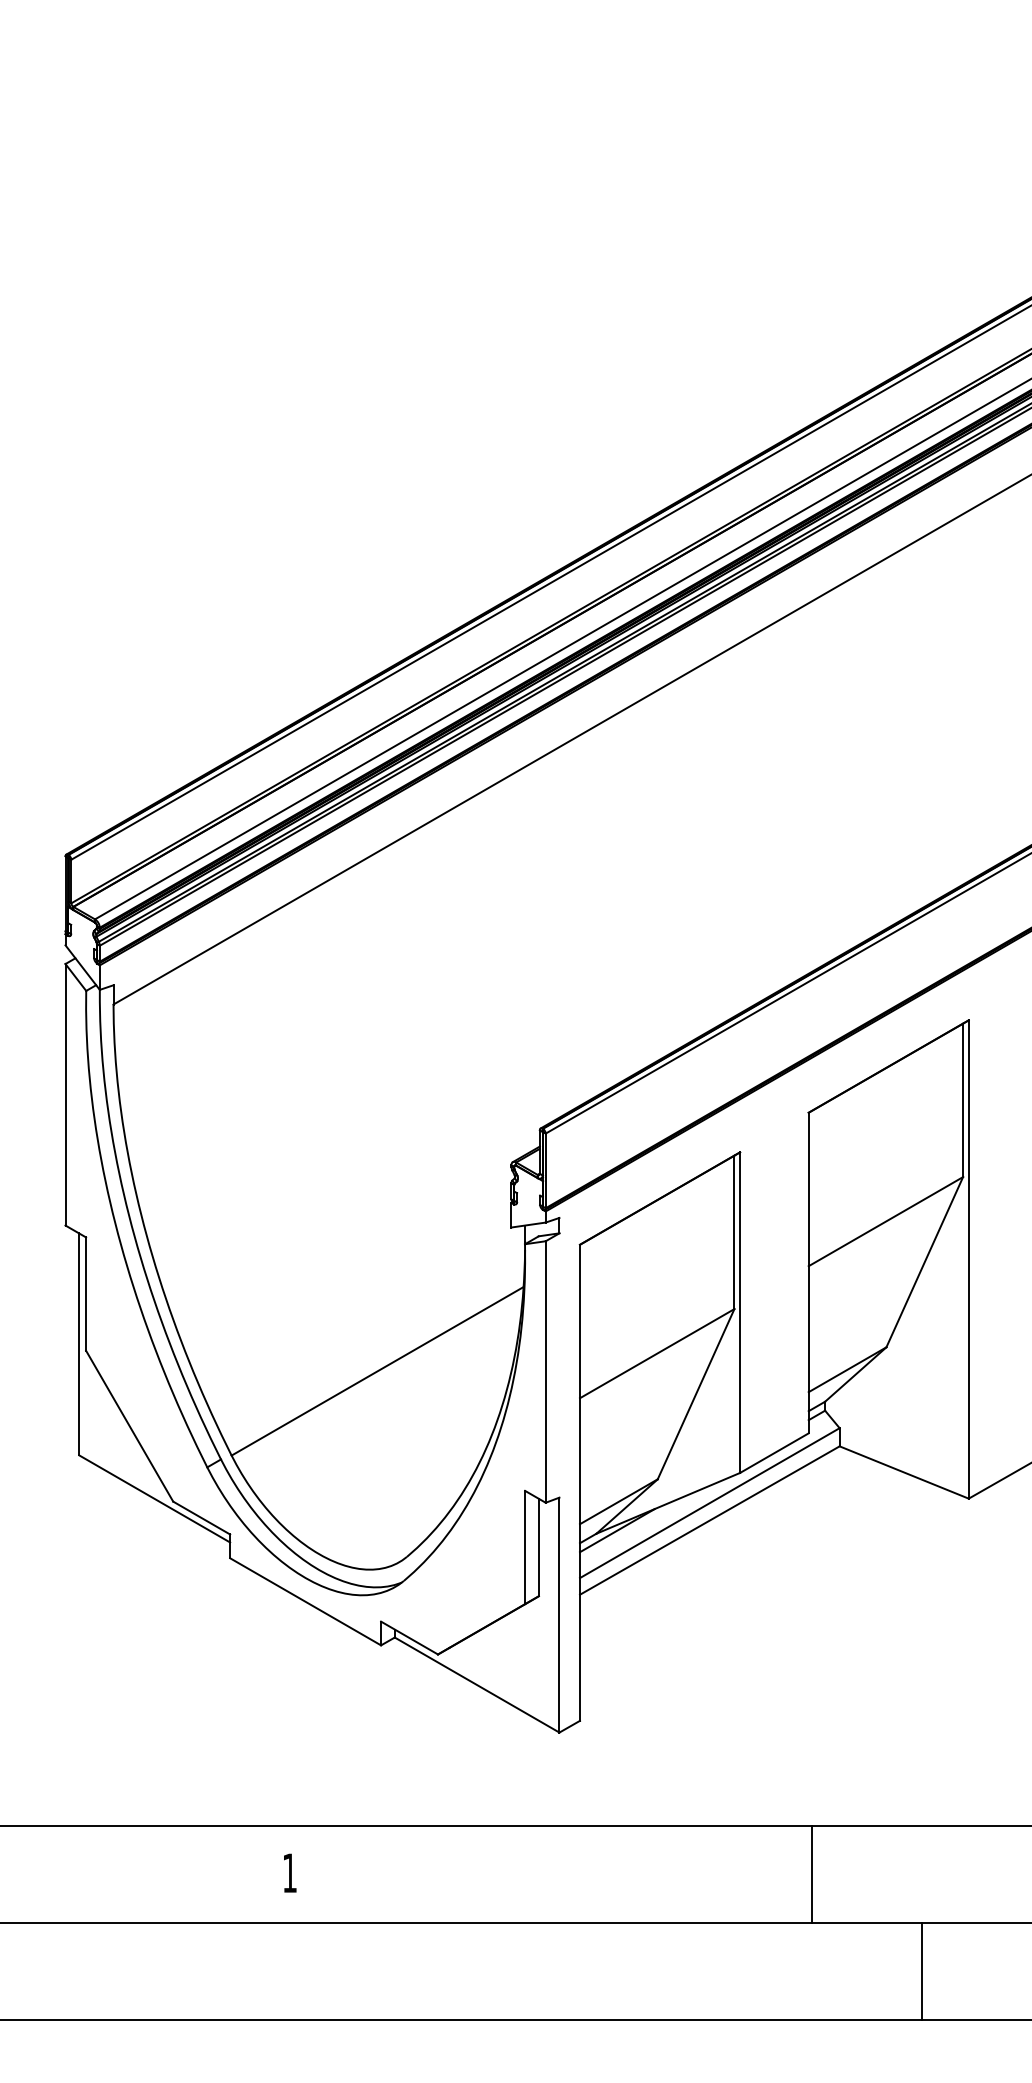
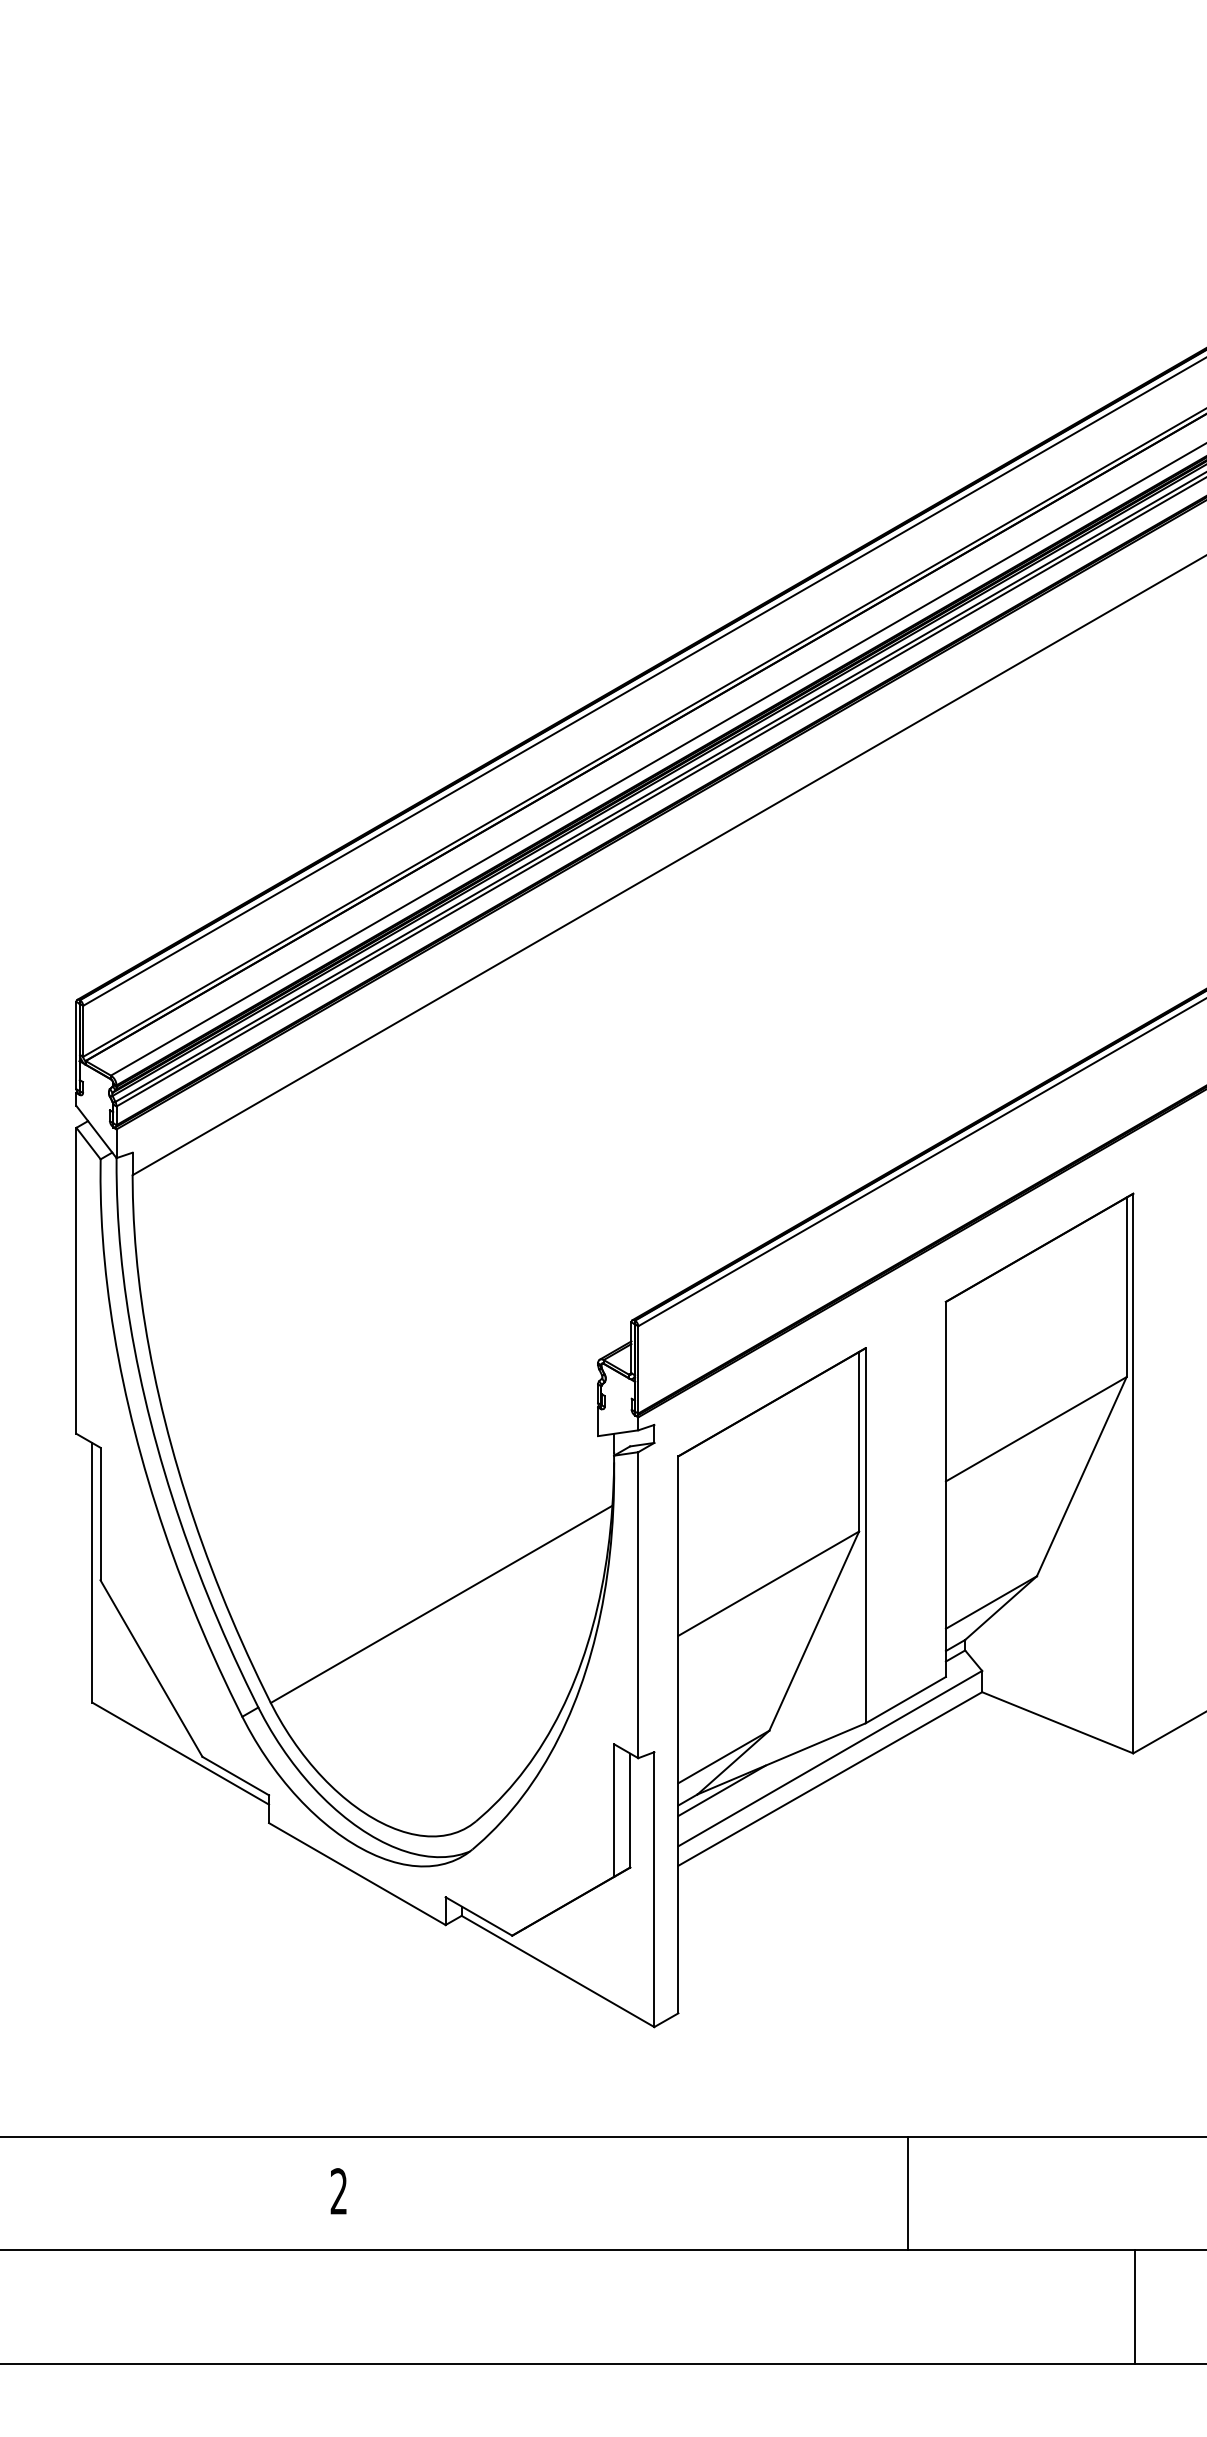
text: (289, 1873) -> (338, 2191), 1 -> 2
line: (812, 1874) -> (908, 2193), moved
line: (921, 1971) -> (1135, 2306), moved

